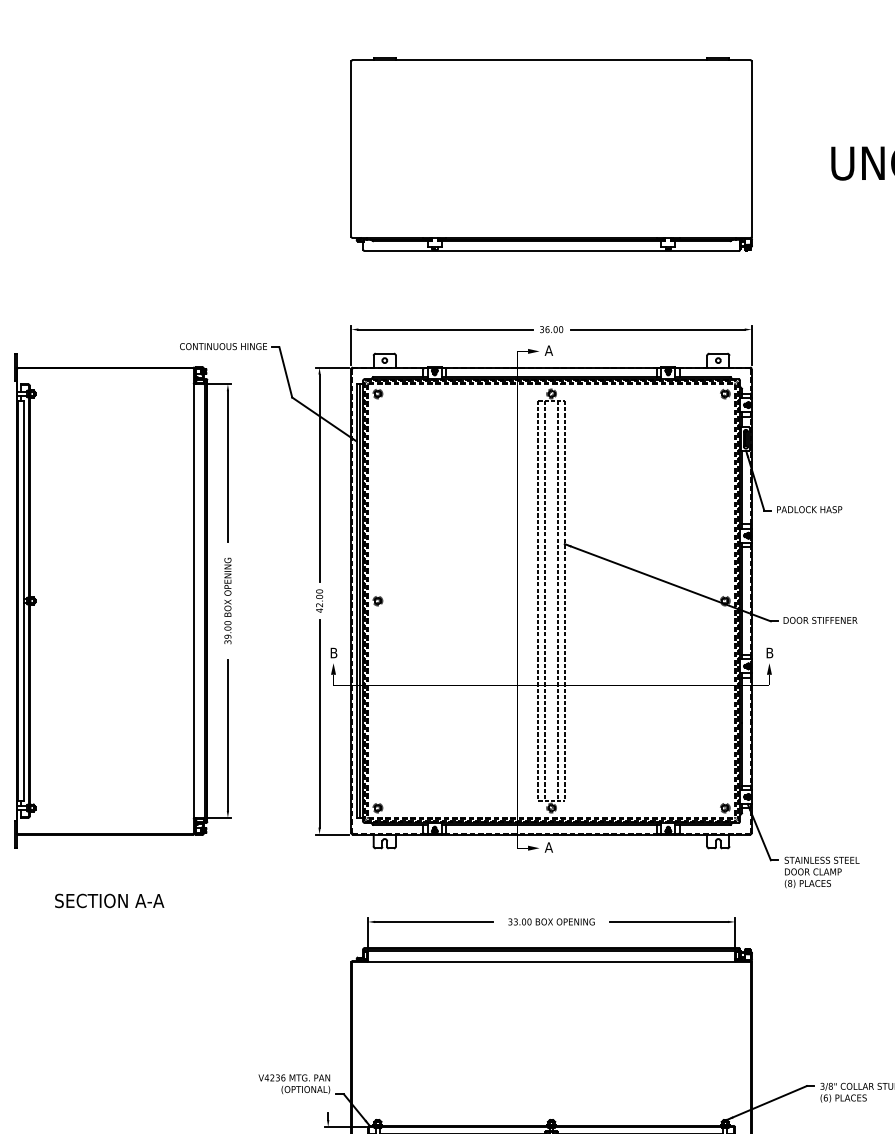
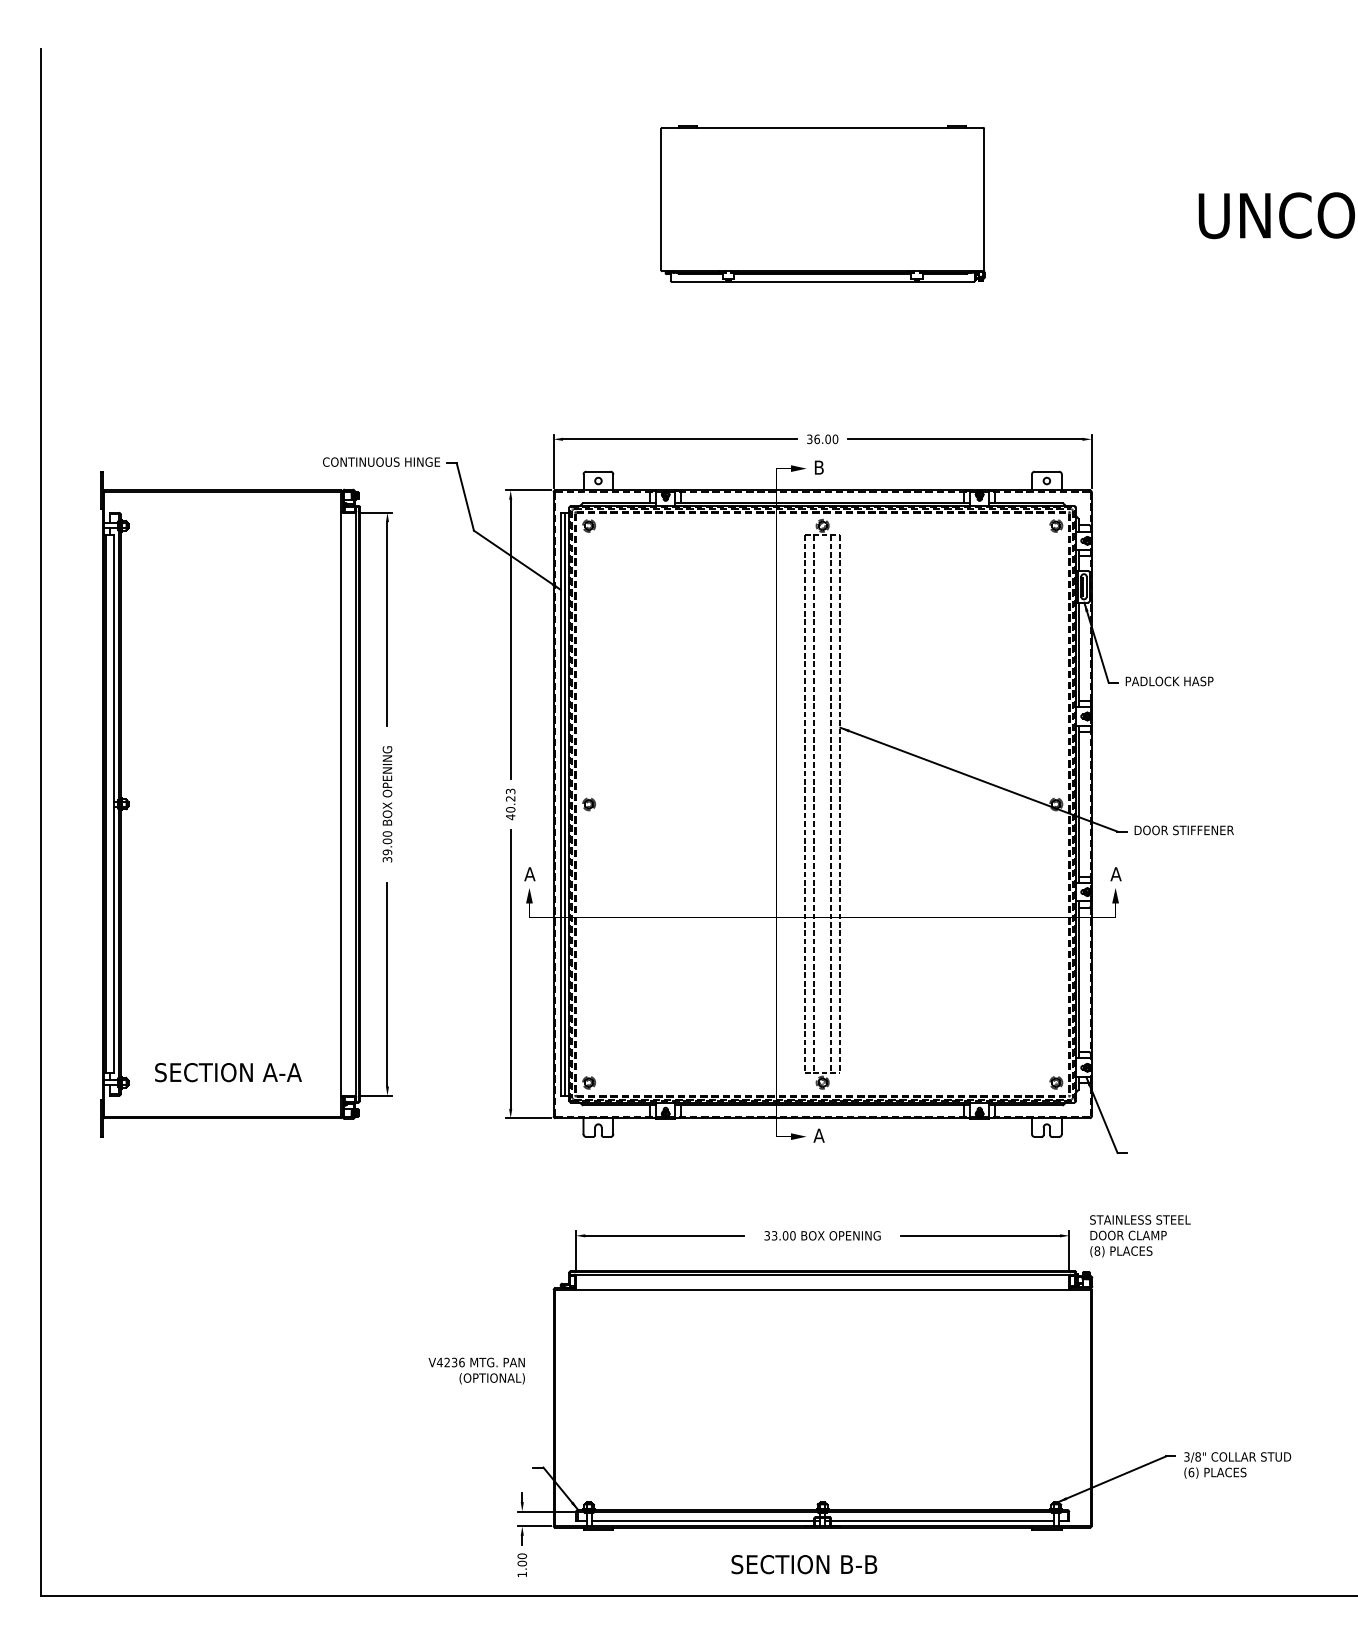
part: (551, 154) -> (822, 203), size x0.6
text: (548, 350) -> (818, 467), A -> B
text: (319, 598) -> (510, 800), 42.00 -> 40.23
text: (333, 653) -> (529, 874), B -> A
text: (769, 653) -> (1115, 874), B -> A
text: (822, 872) -> (1140, 1236), moved
text: (109, 900) -> (228, 1072), moved
text: (294, 1083) -> (476, 1370), moved

